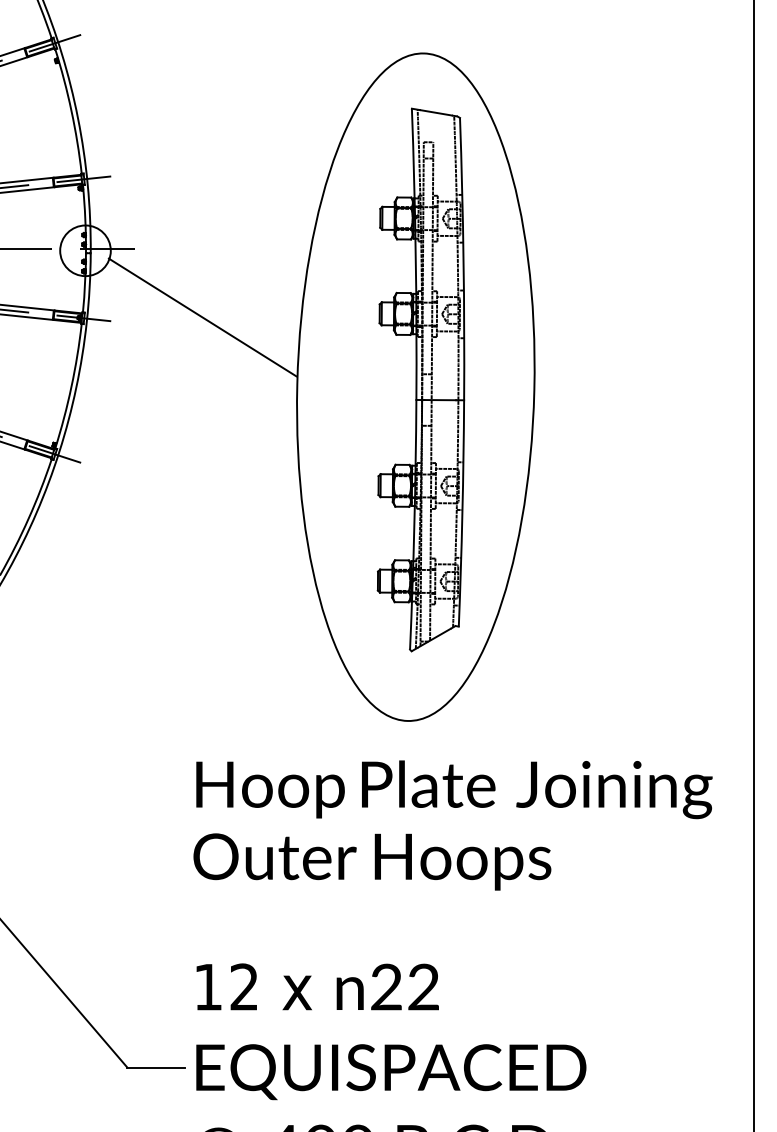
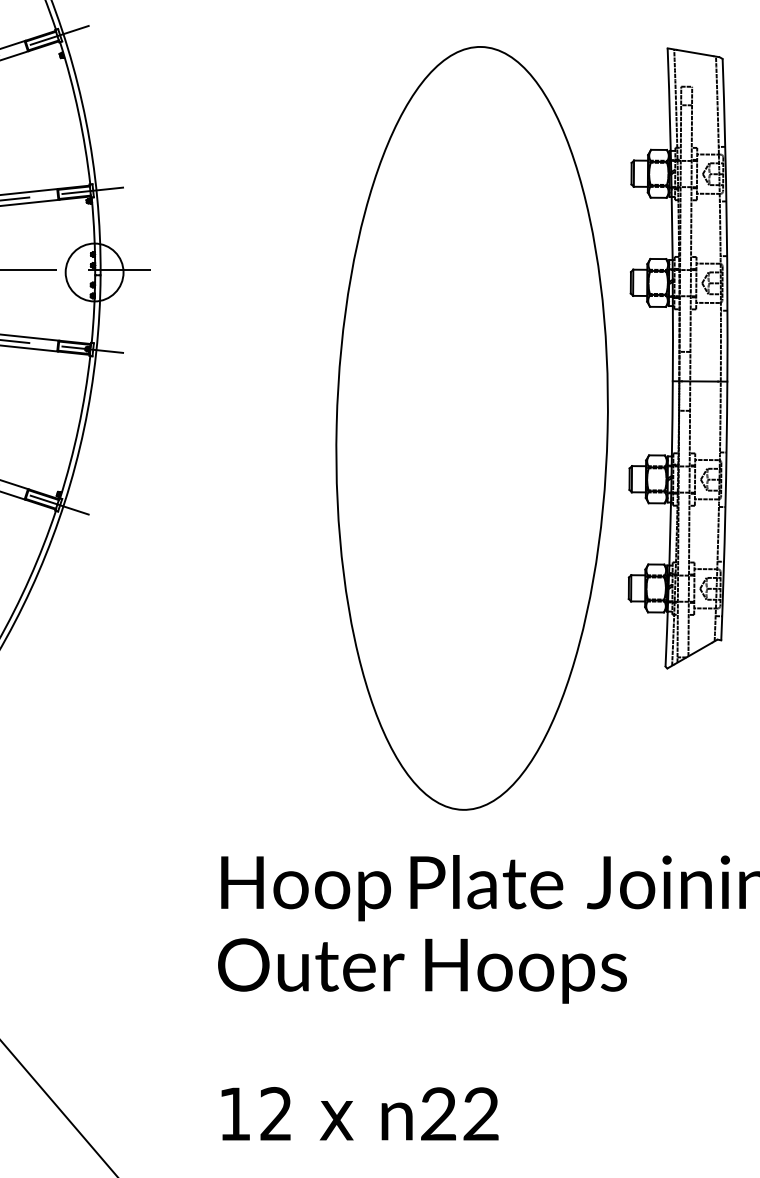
line: (202, 317) -> (228, 348), removed
part: (420, 379) -> (677, 357), moved

